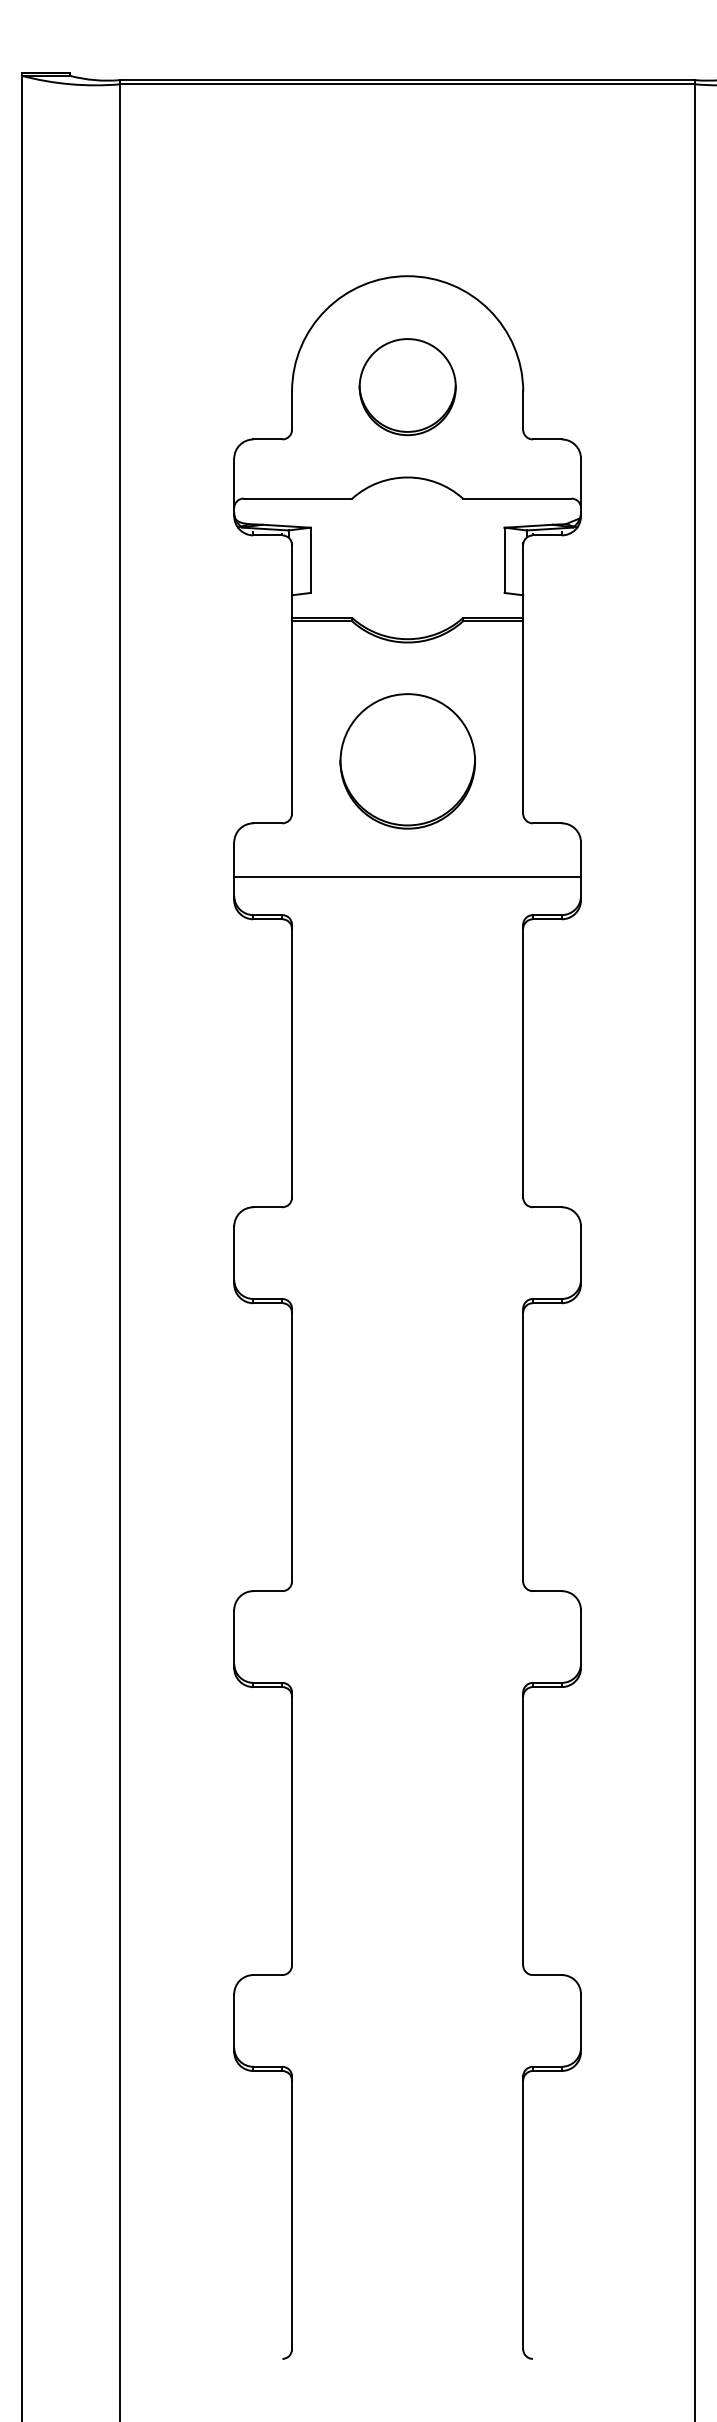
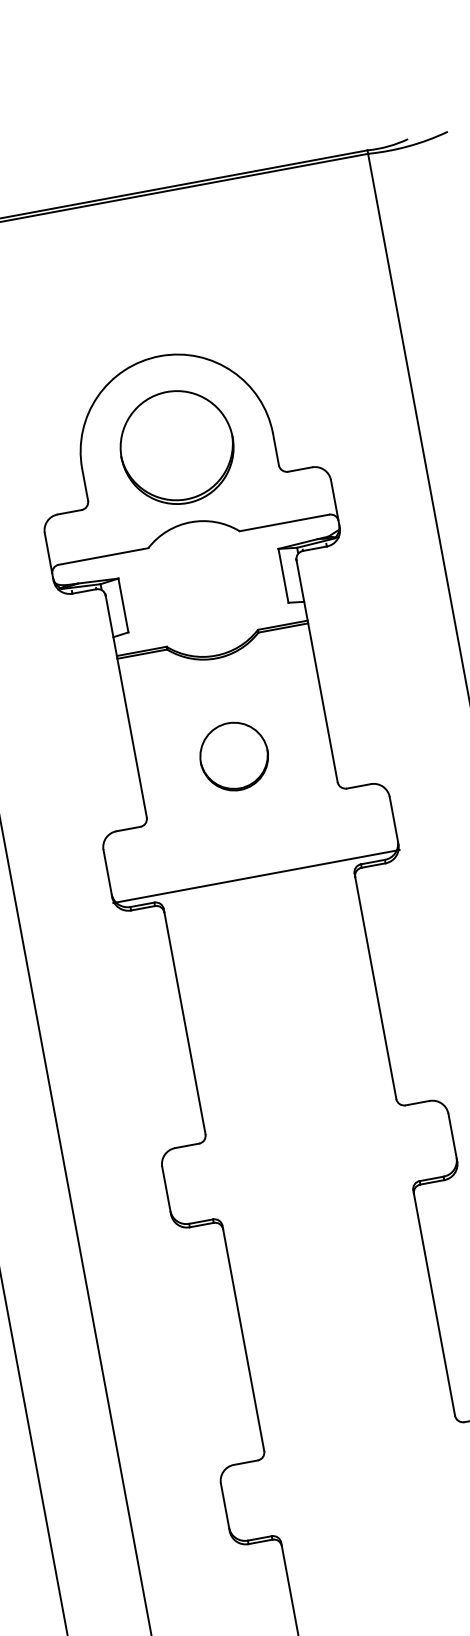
part: (407, 387) -> (176, 448), size x1.4
part: (407, 761) -> (234, 756), size x0.6
line: (407, 876) -> (256, 876), moved

